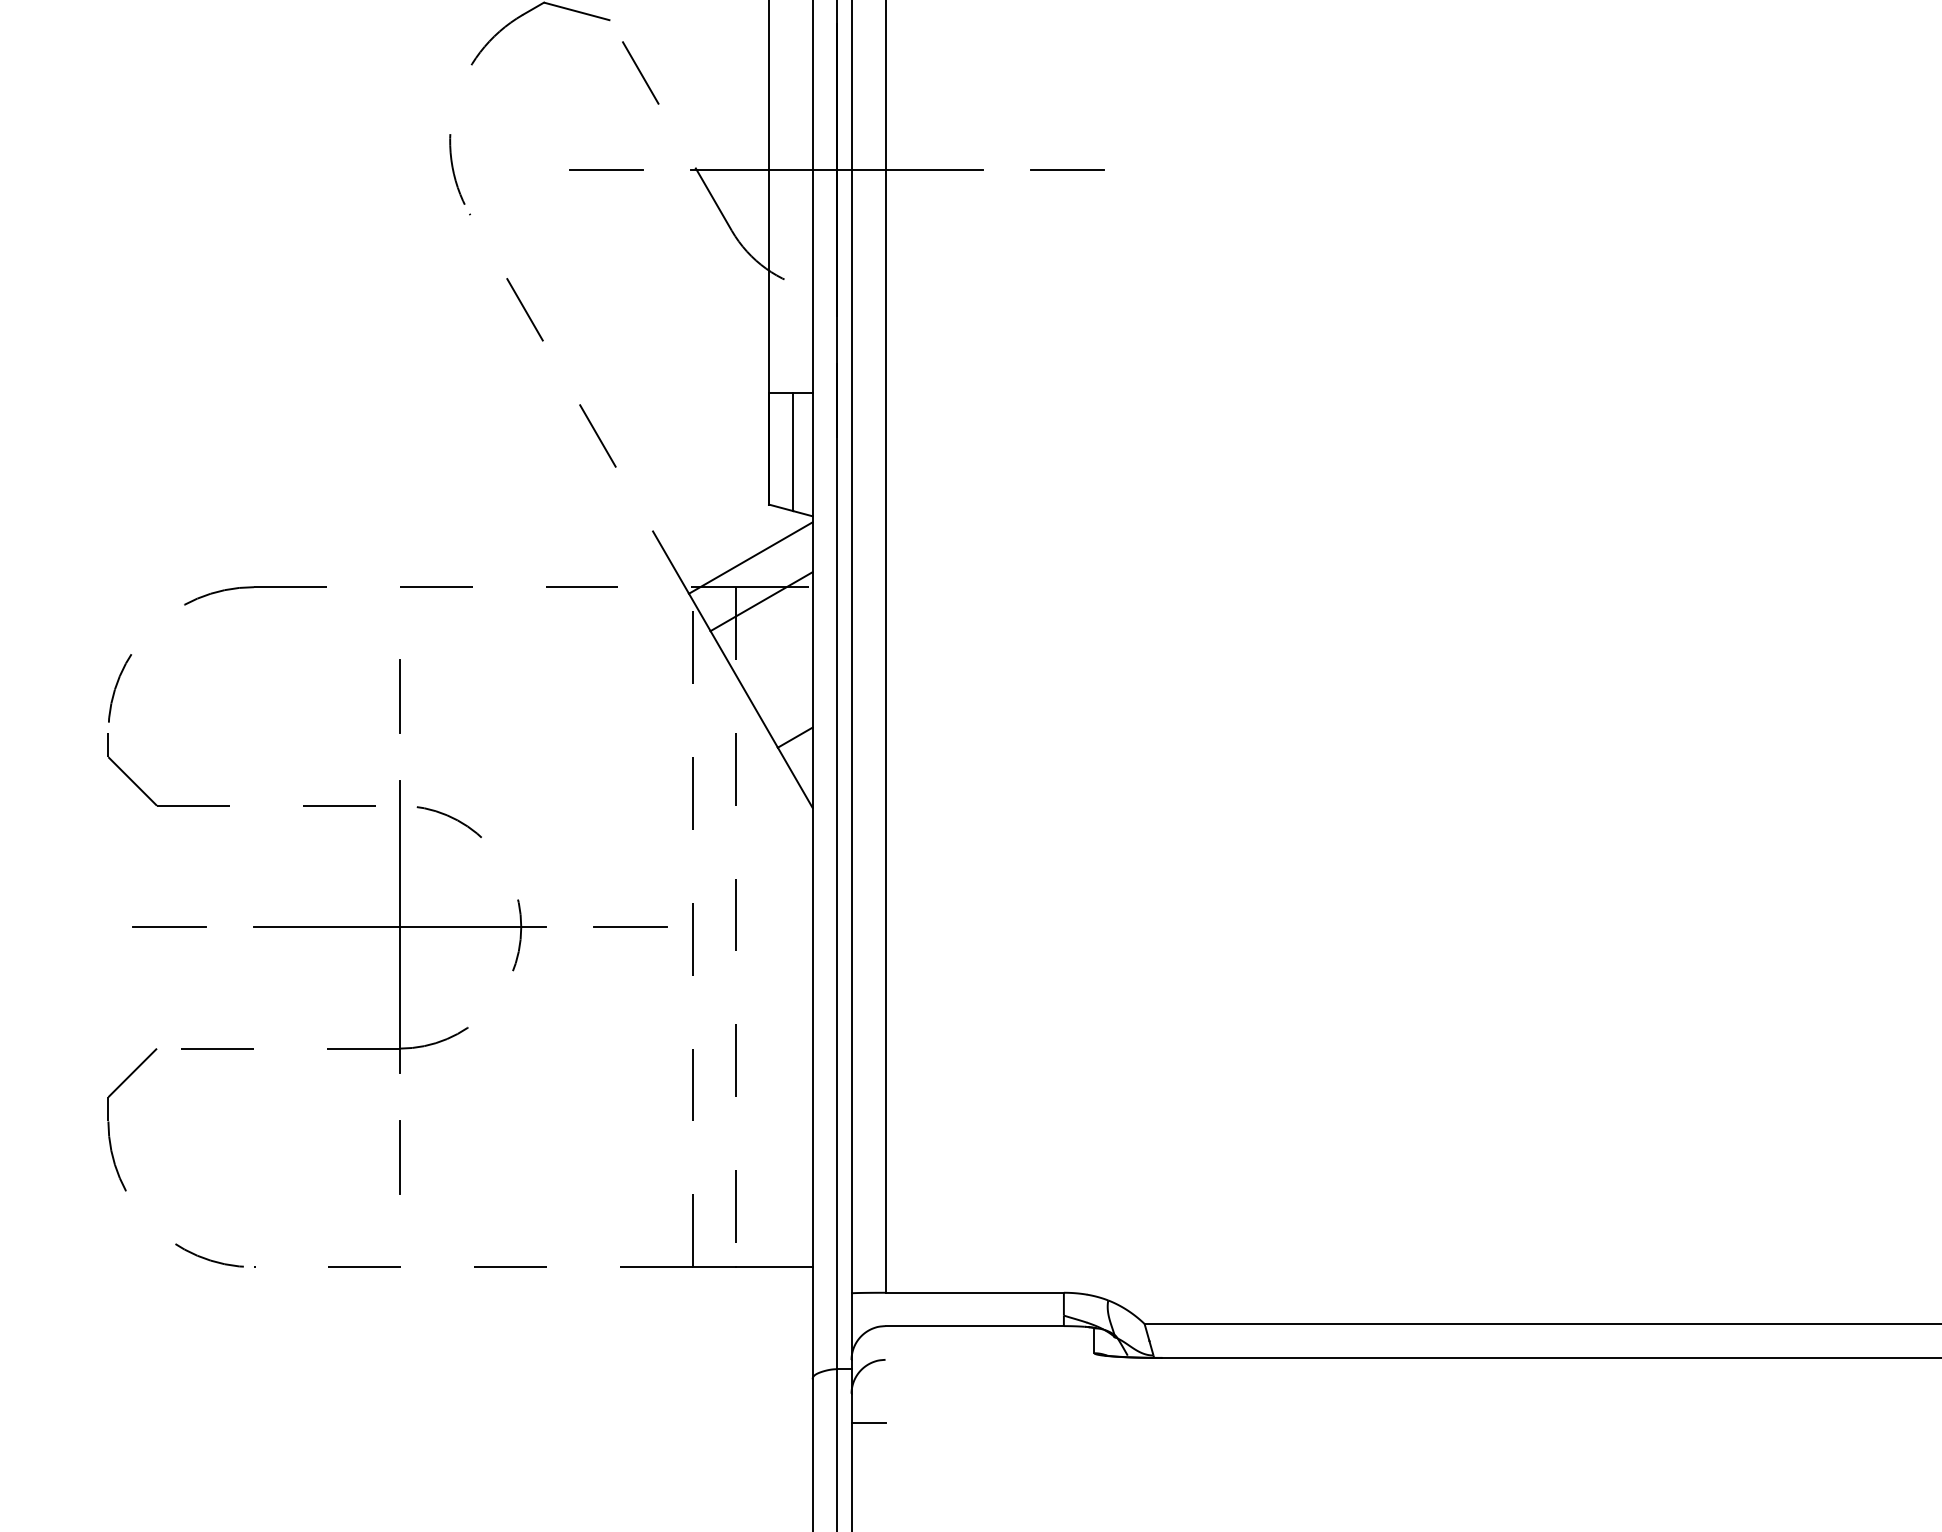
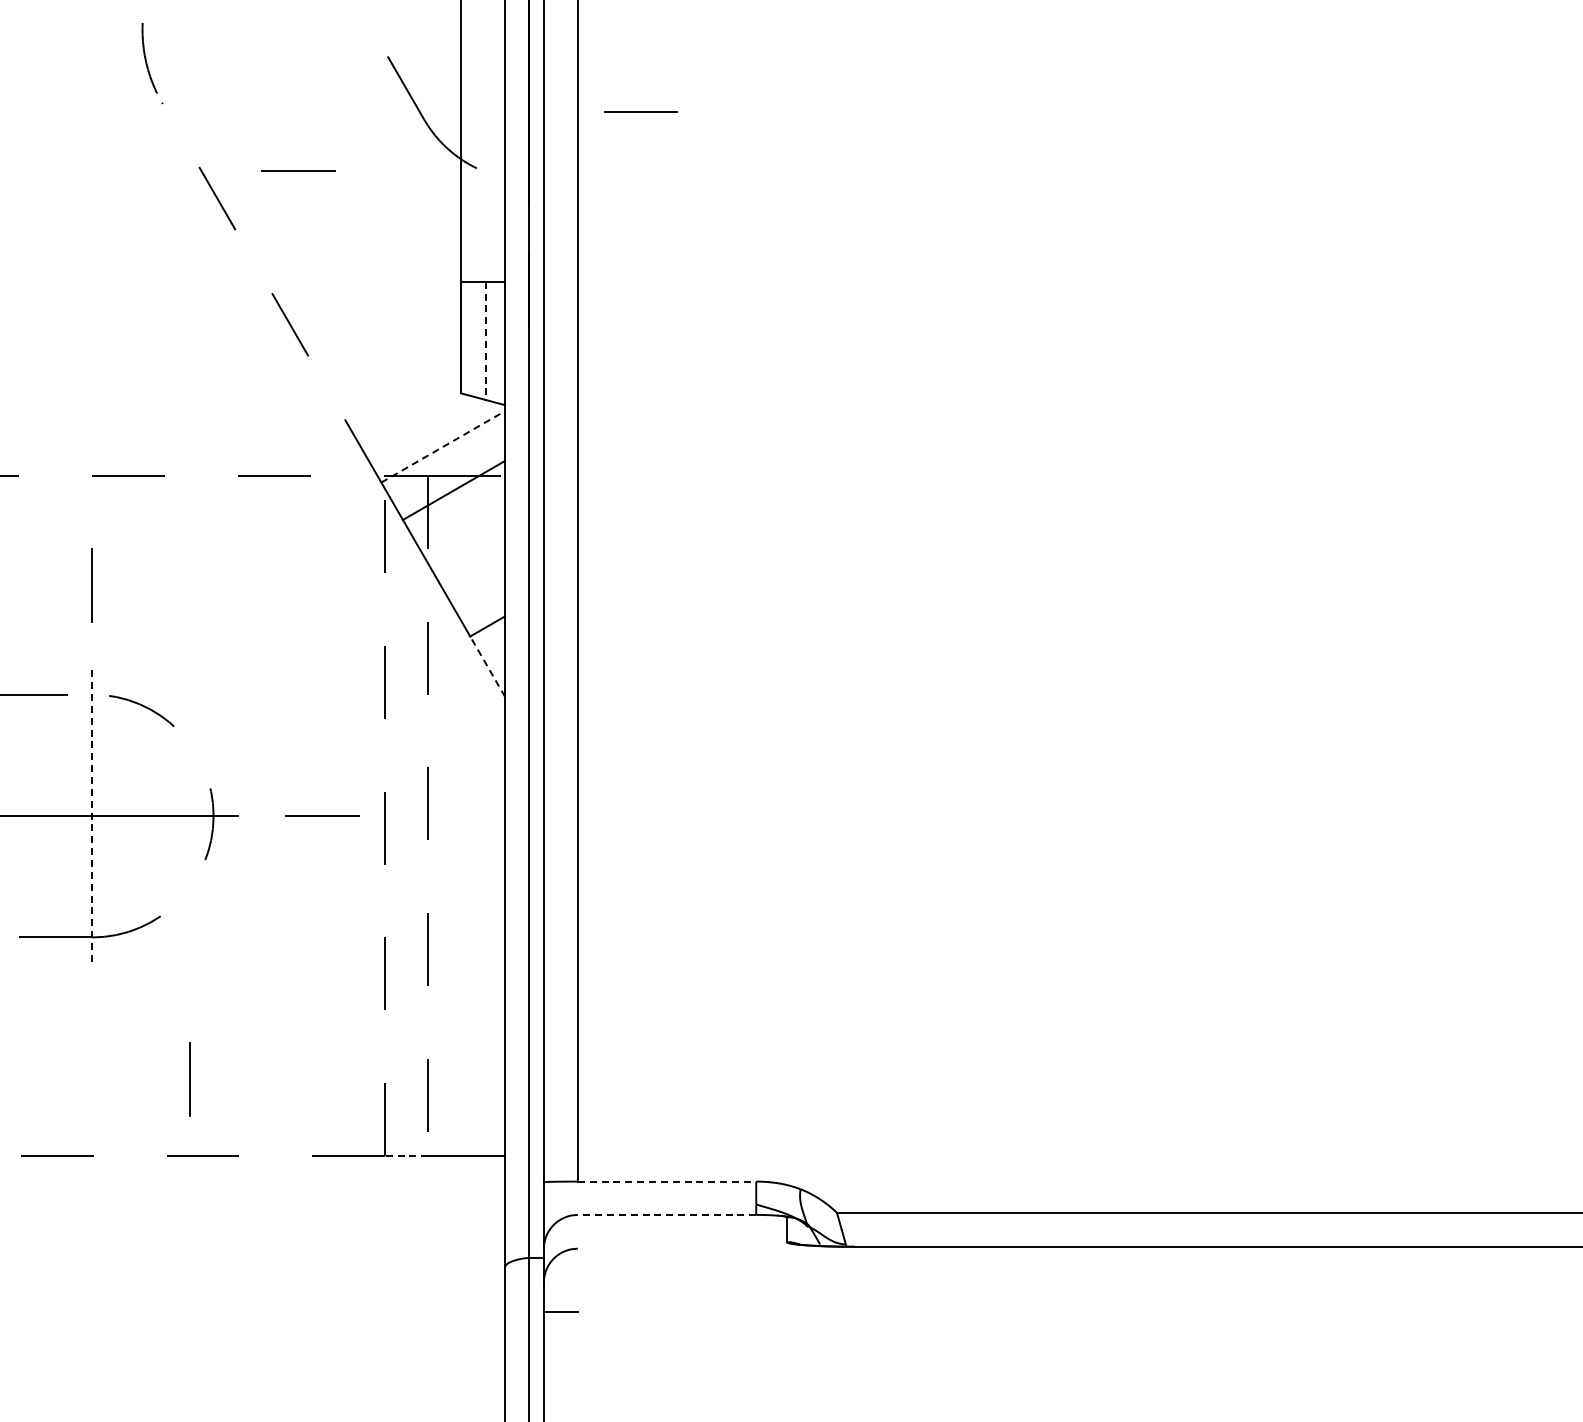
line: (606, 169) -> (298, 170), moved
line: (1067, 169) -> (640, 111), moved
line: (836, 170) -> (528, 59), removed
line: (793, 452) -> (485, 341), solid -> dashed
line: (751, 557) -> (443, 446), solid -> dashed
line: (795, 777) -> (487, 666), solid -> dashed
line: (399, 927) -> (91, 816), solid -> dashed
line: (399, 1157) -> (189, 1079), moved
line: (714, 1267) -> (406, 1156), solid -> dashed
line: (975, 1292) -> (667, 1181), solid -> dashed
line: (974, 1326) -> (666, 1215), solid -> dashed

